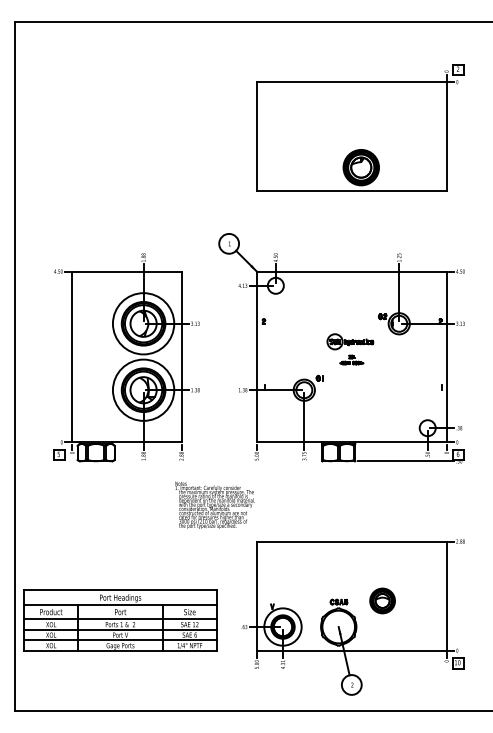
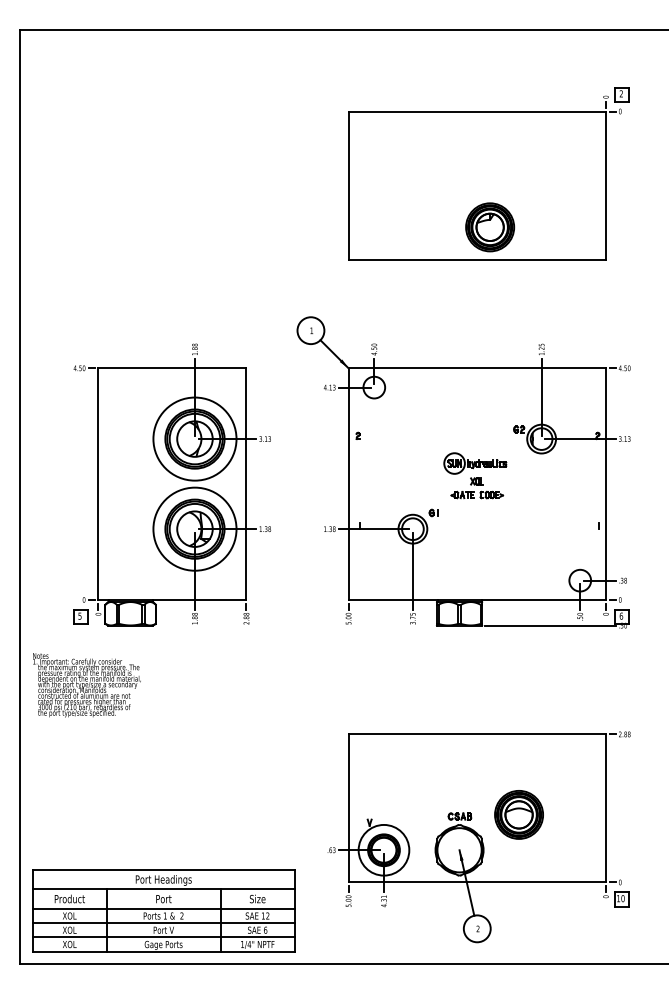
part: (351, 360) -> (477, 488), size x1.67
text: (214, 505) -> (86, 685), moved
part: (382, 600) -> (518, 814), size x1.43
part: (120, 620) -> (163, 910), moved

